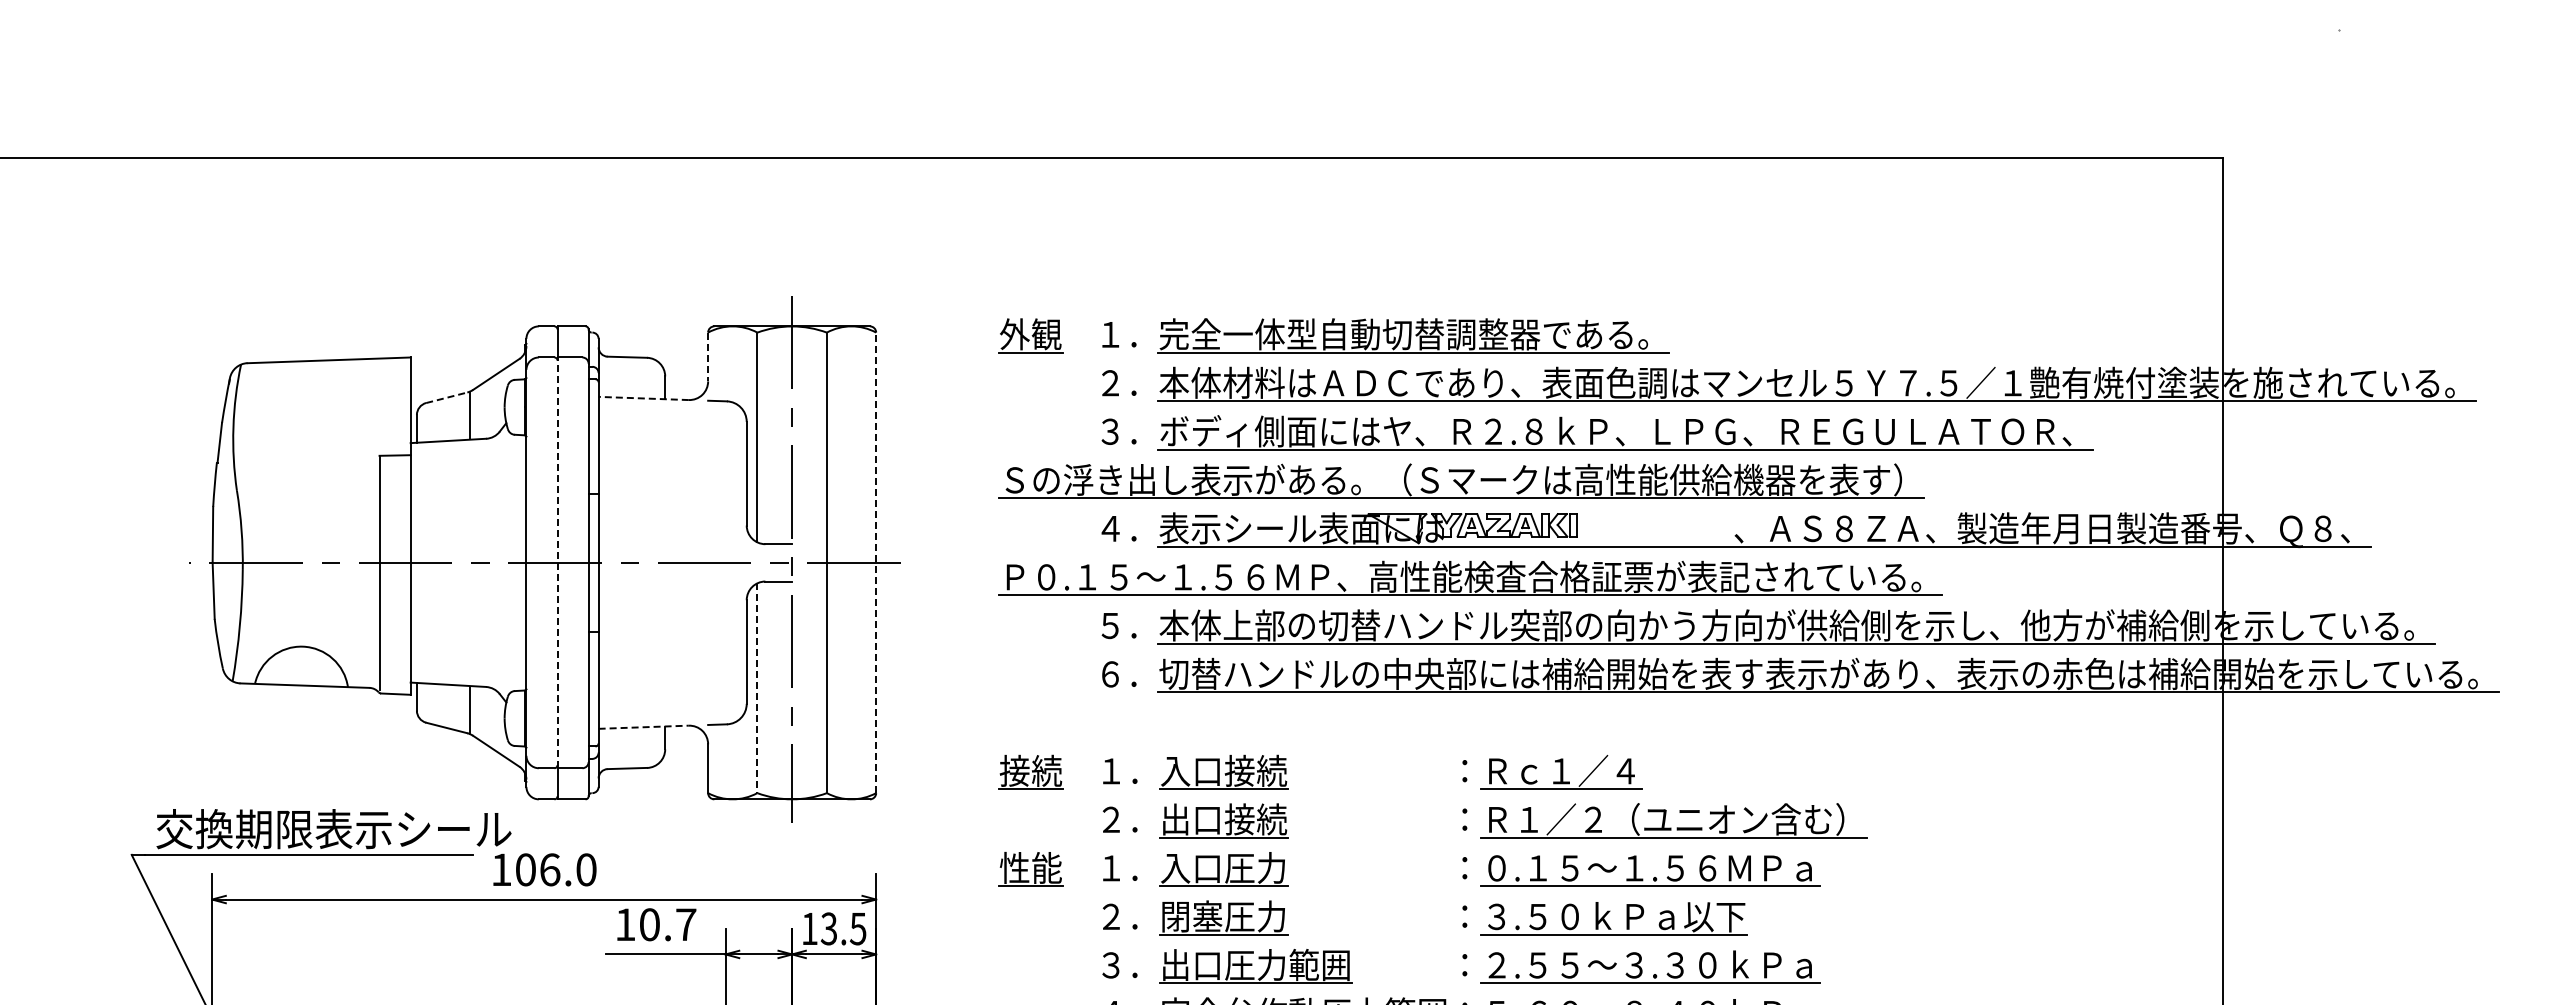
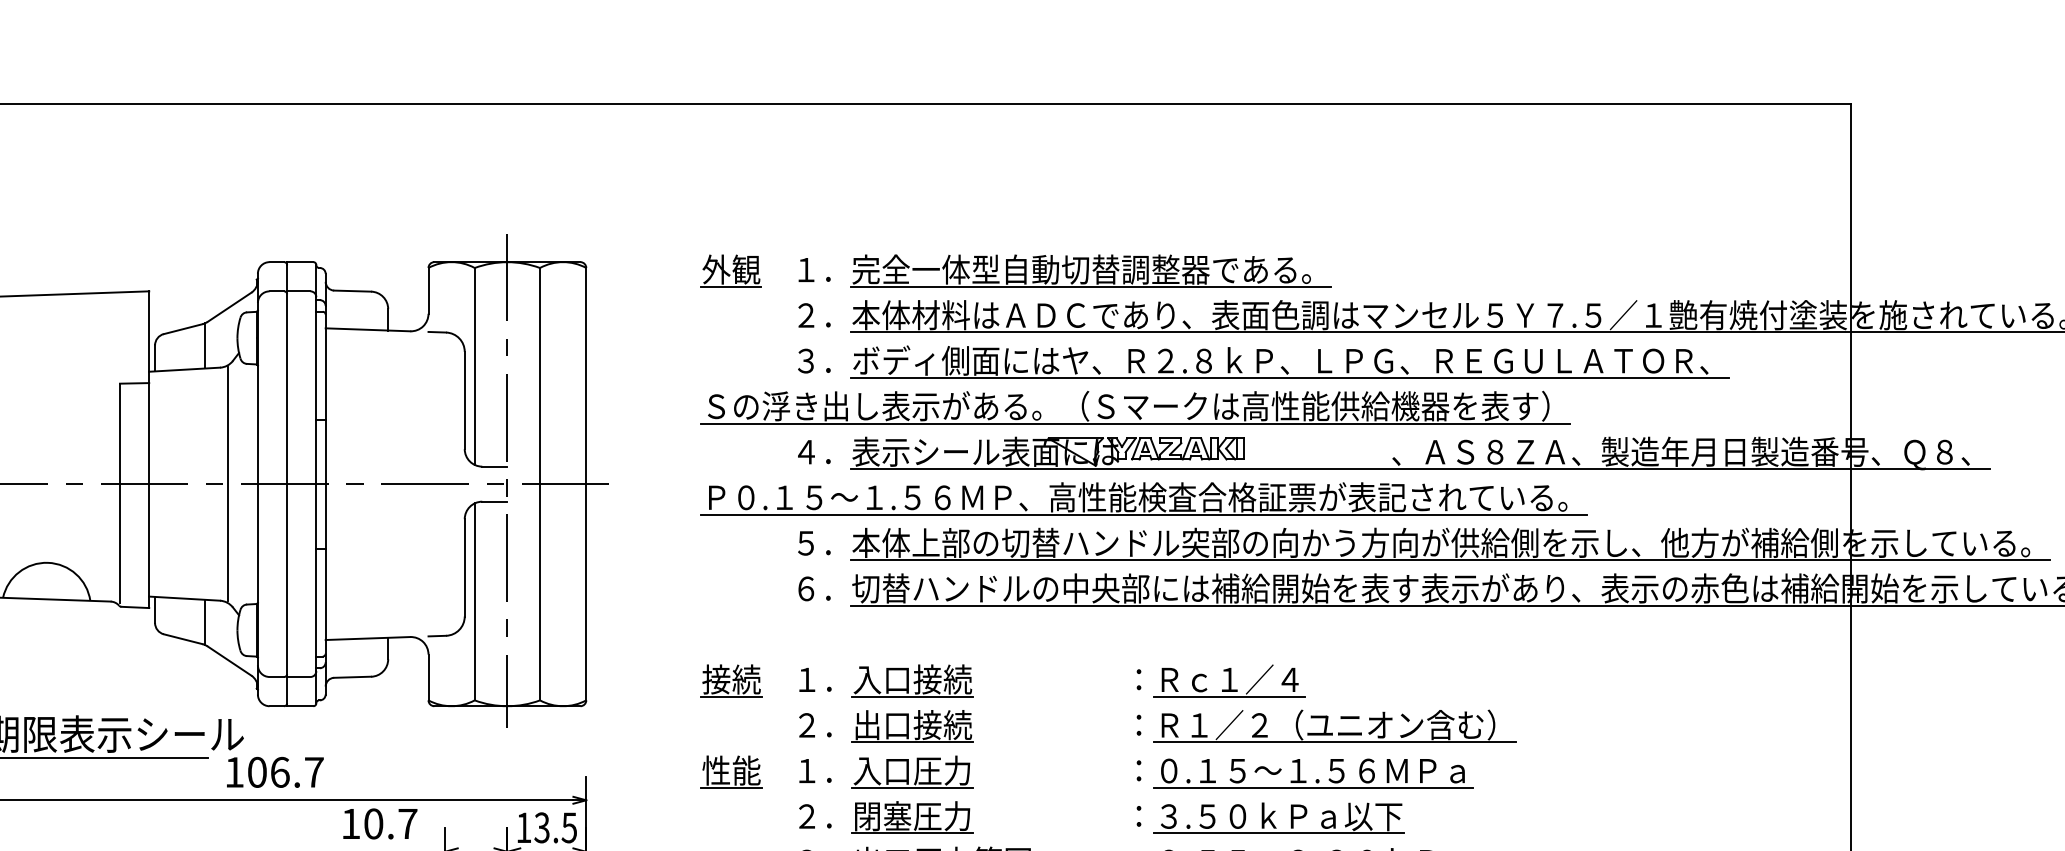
line: (708, 357) -> (428, 291), dashed -> solid
line: (447, 397) -> (183, 328), dashed -> solid
line: (643, 398) -> (367, 329), dashed -> solid
line: (494, 562) -> (227, 483), added
line: (557, 562) -> (287, 483), dashed -> solid
line: (876, 562) -> (586, 483), dashed -> solid
line: (757, 688) -> (474, 602), dashed -> solid
line: (644, 727) -> (368, 638), dashed -> solid
text: (586, 869) -> (314, 772), 106.0 -> 106.7

